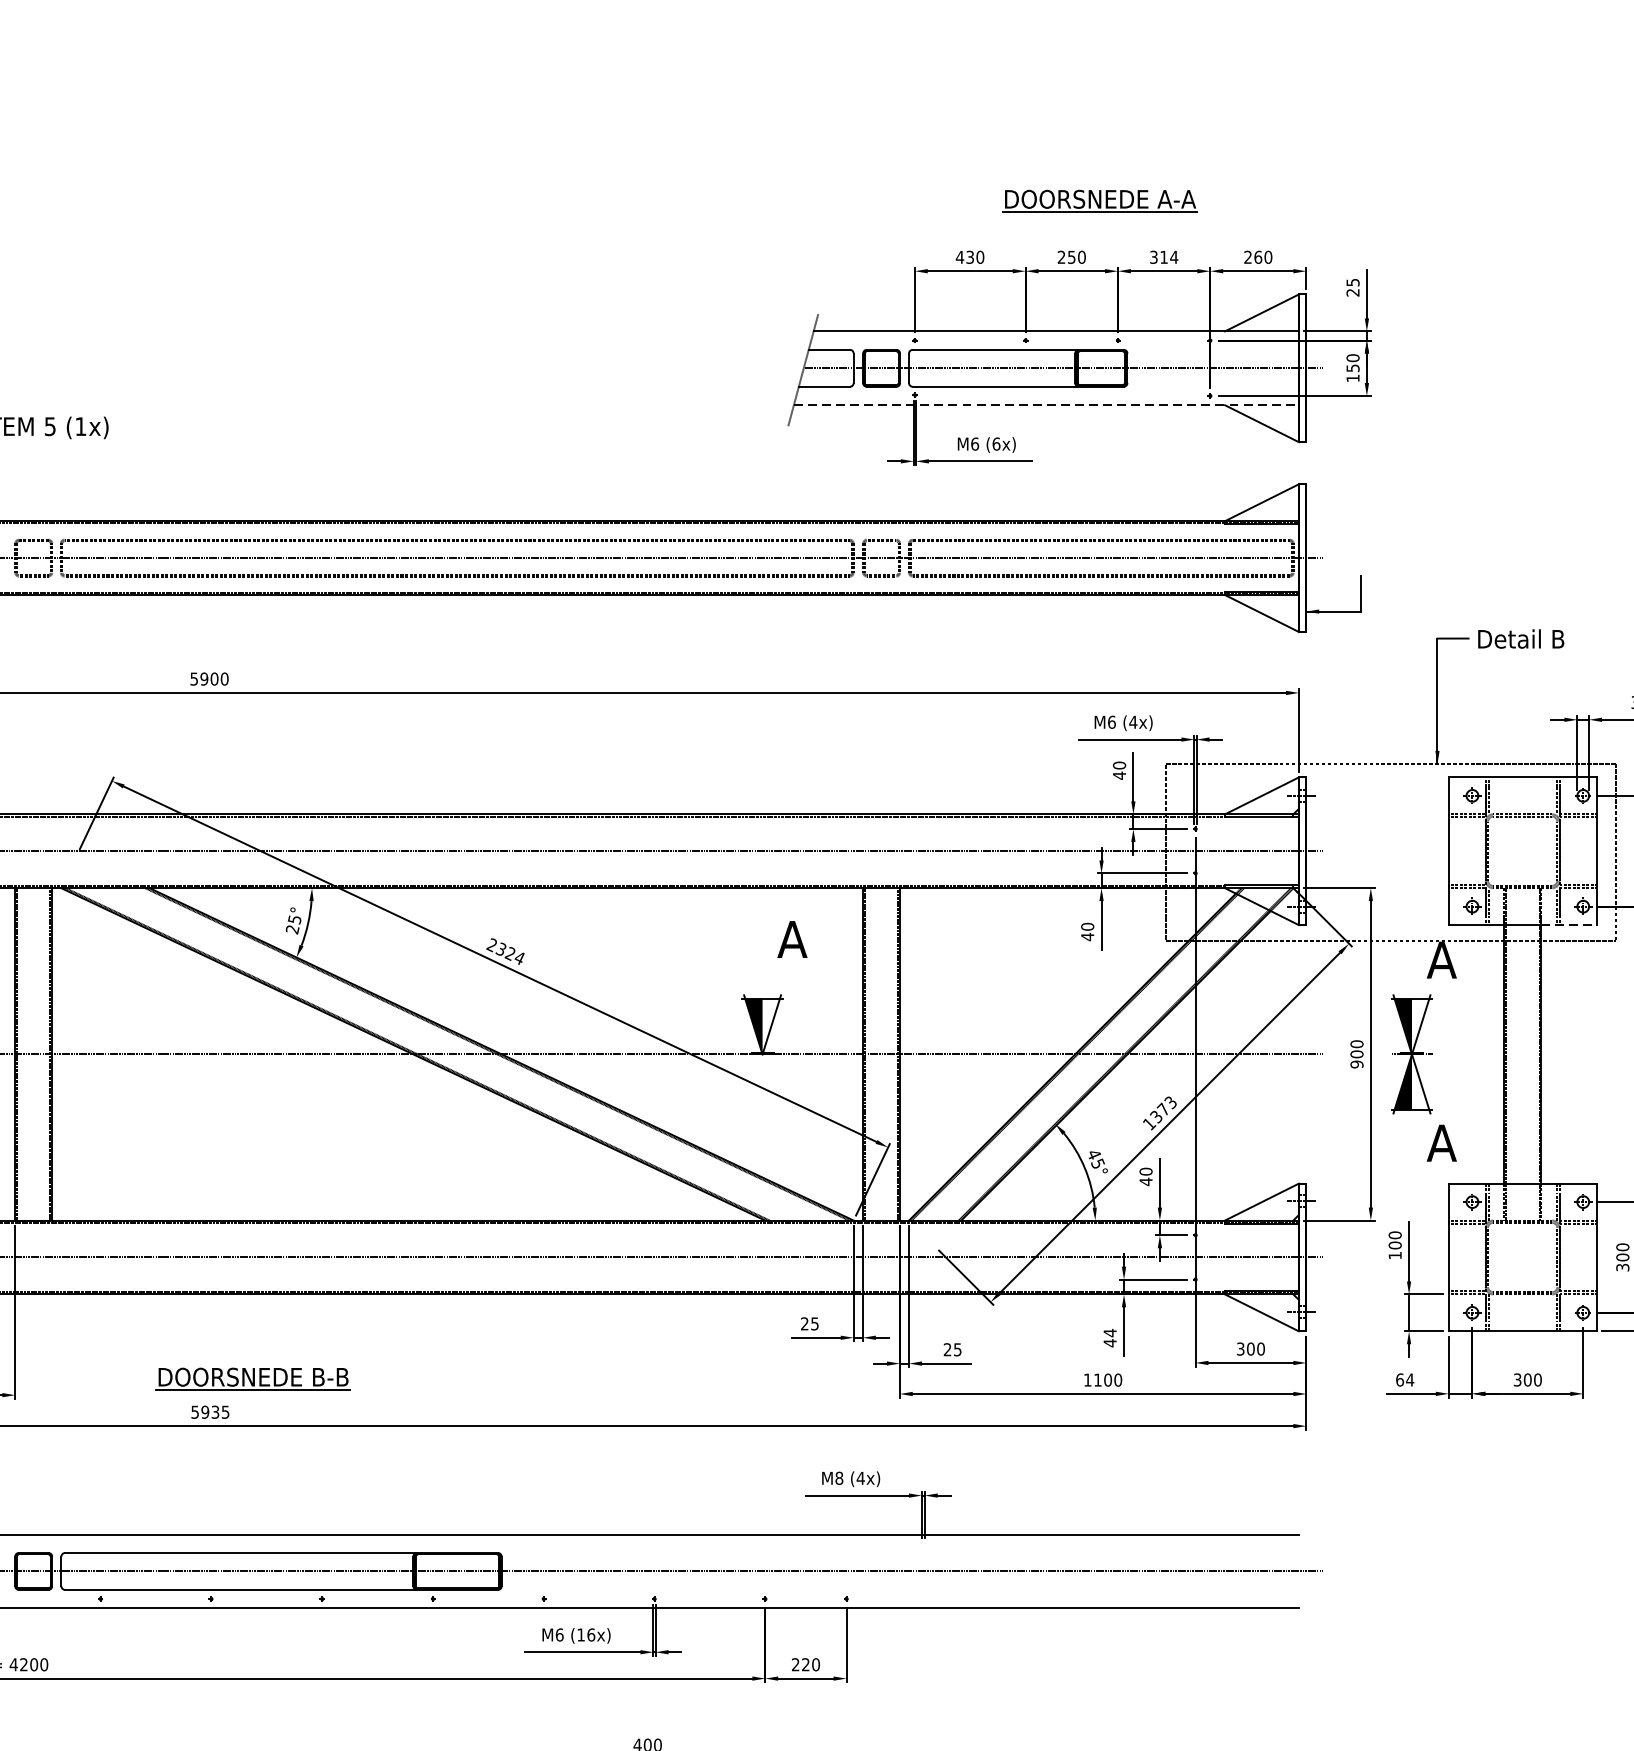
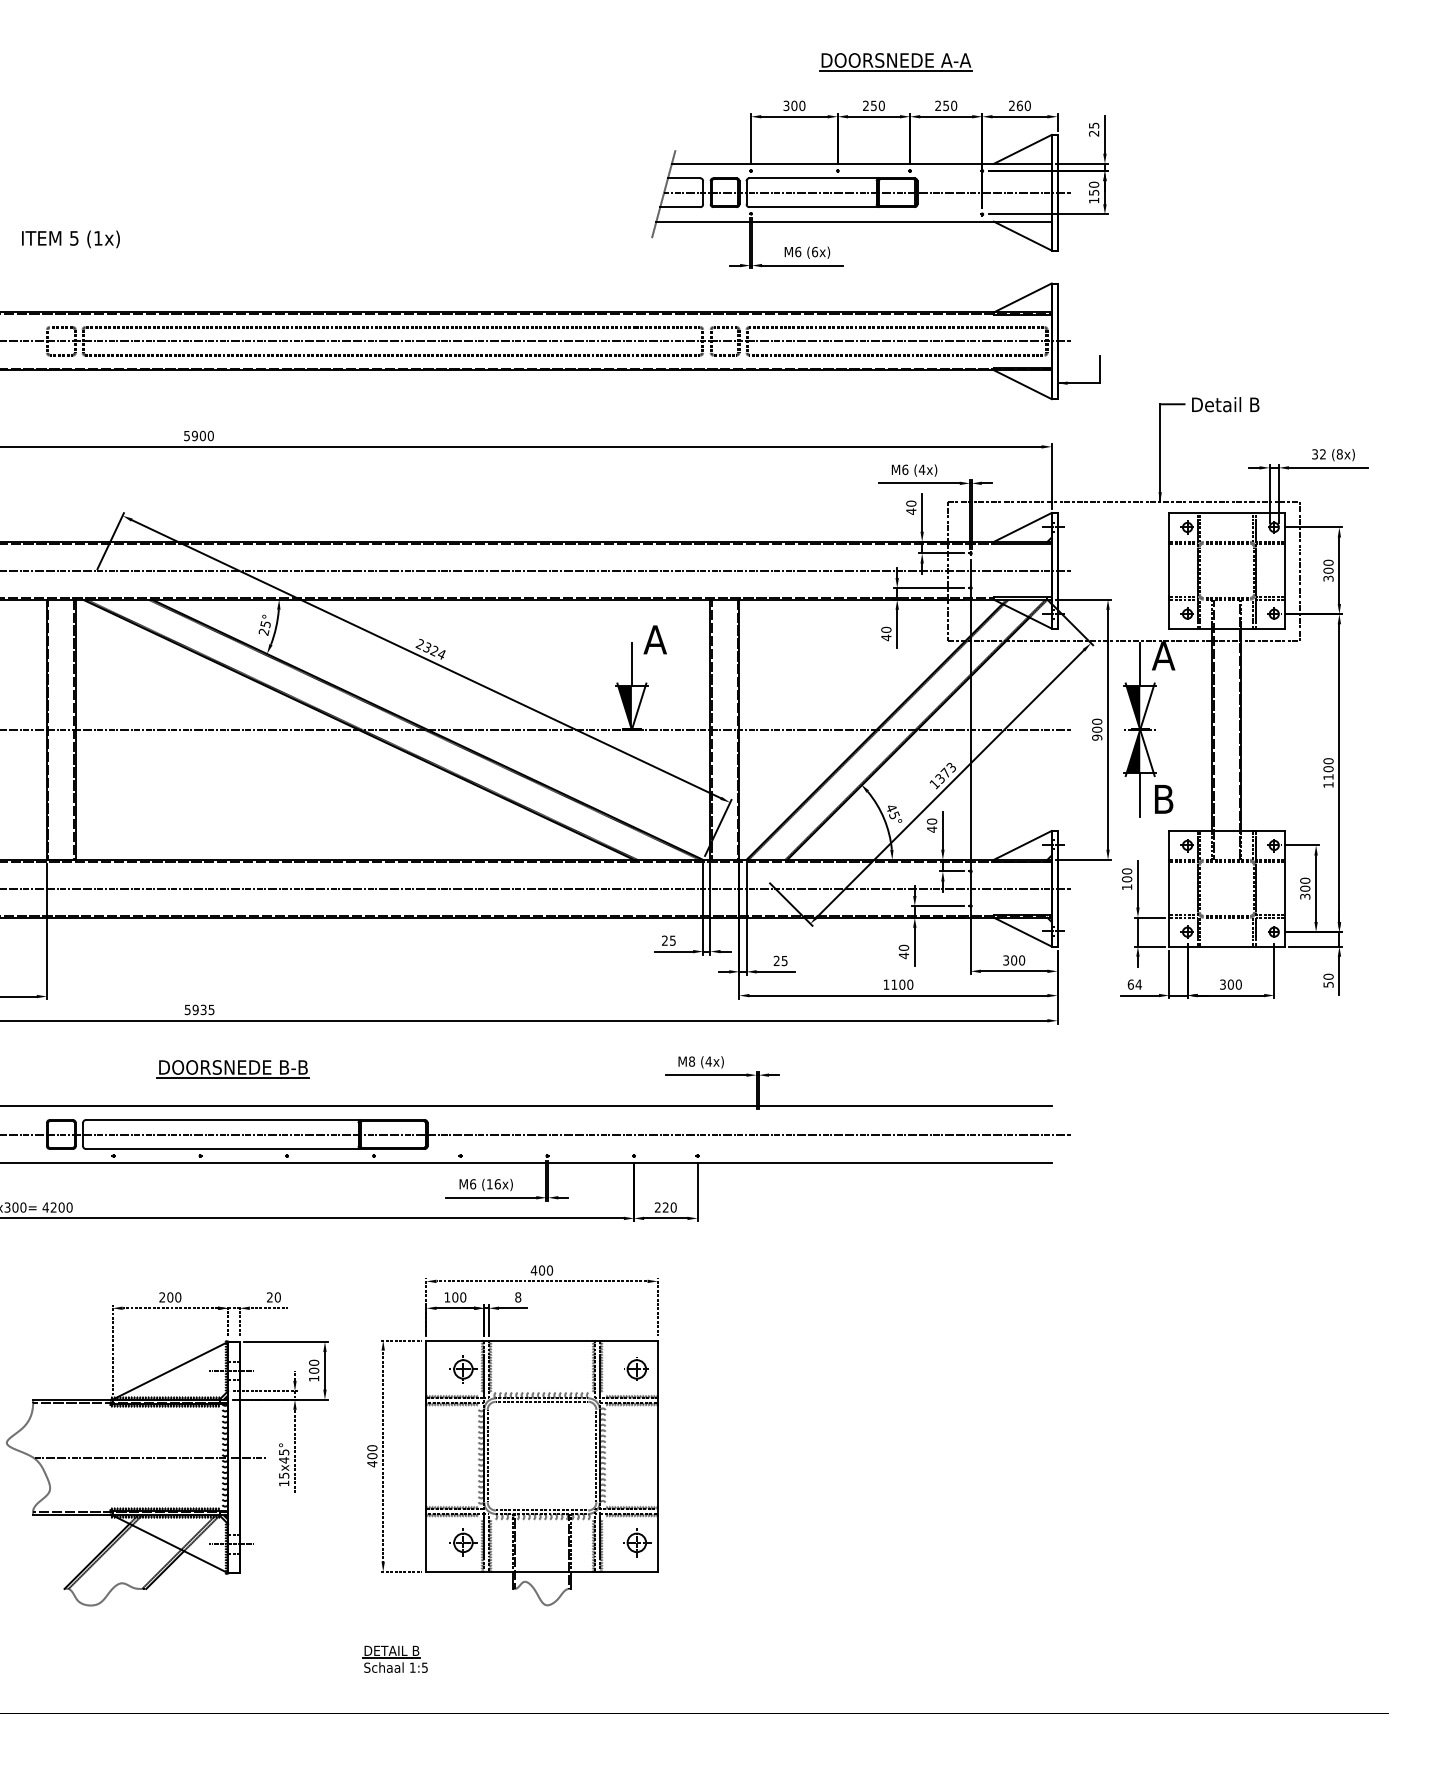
text: (965, 256) -> (790, 105), 430 -> 300
text: (1164, 256) -> (946, 105), 314 -> 250
line: (1046, 405) -> (854, 221), dashed -> solid
line: (1569, 924) -> (1263, 628), dashed -> solid
line: (762, 970) -> (631, 664), added
line: (1412, 970) -> (1140, 664), added
line: (1412, 1137) -> (1140, 794), added
text: (1441, 1142) -> (1163, 798), A -> B
text: (1109, 1332) -> (903, 947), 44 -> 40
part: (252, 1379) -> (232, 1069), moved

